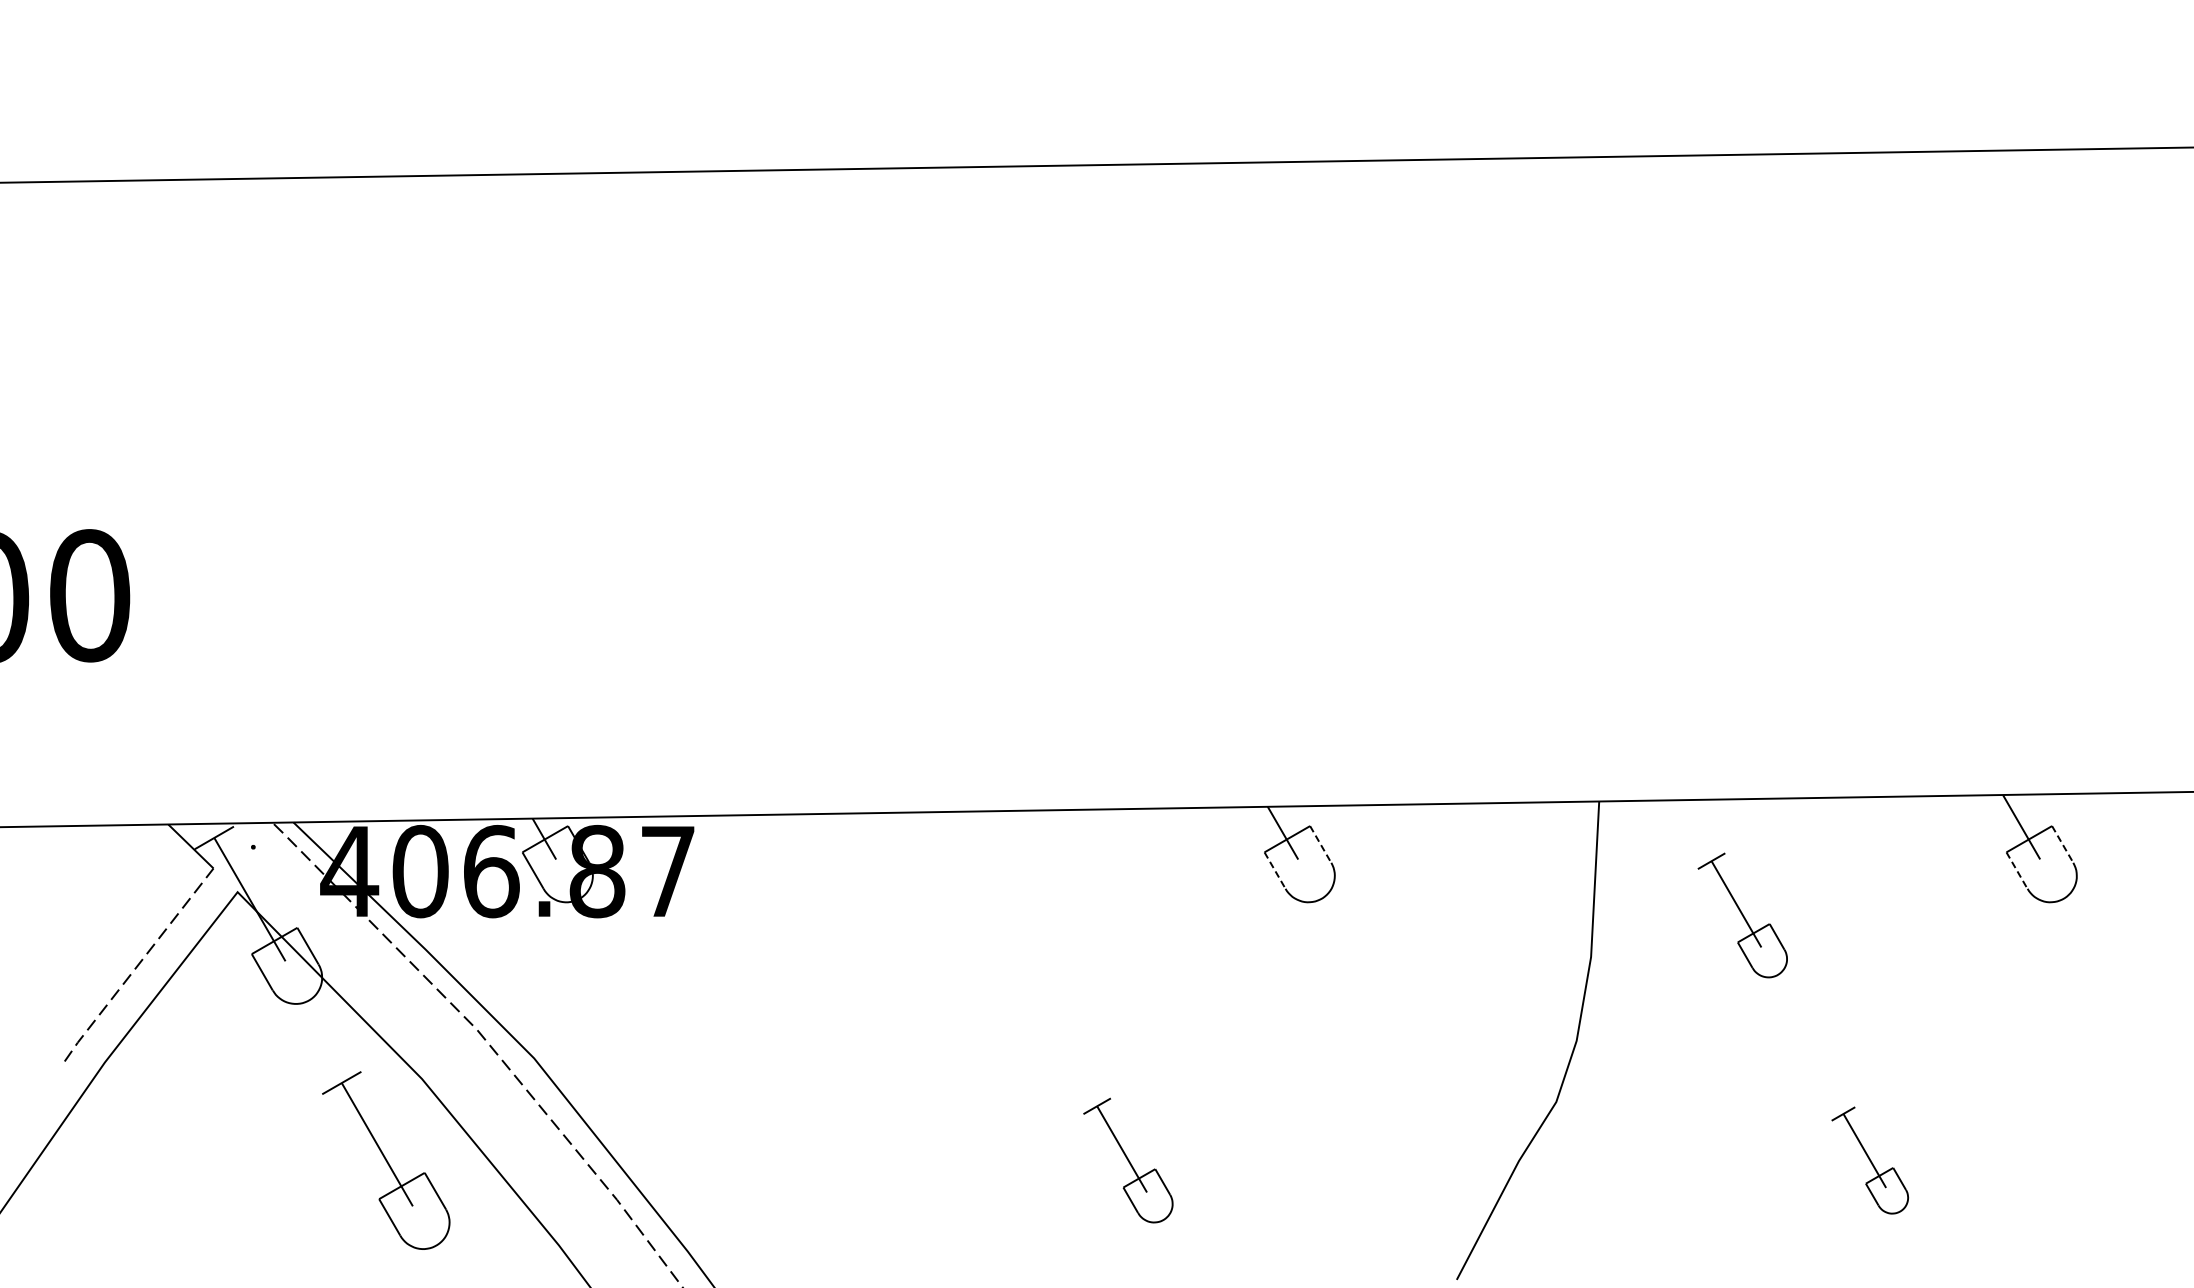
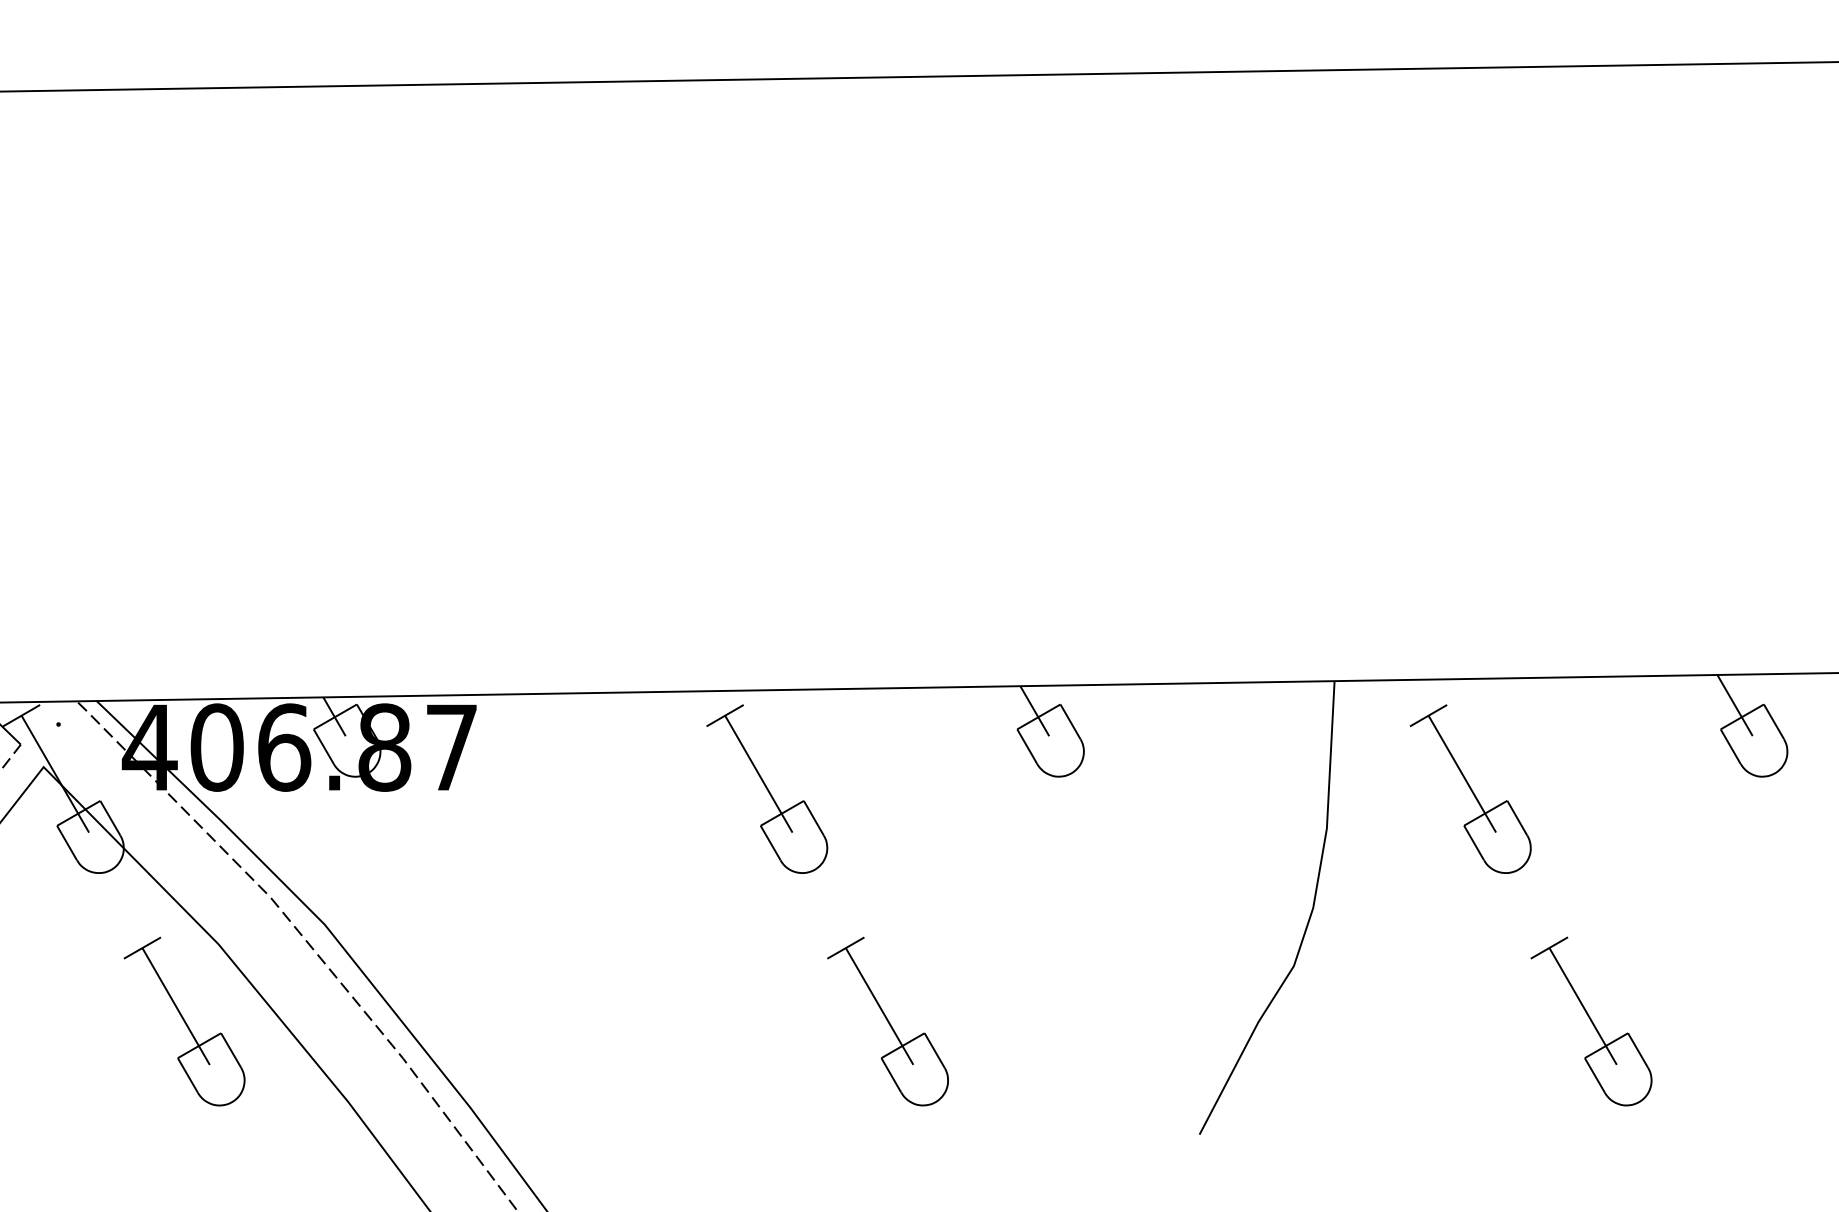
line: (1320, 844) -> (1070, 721), dashed -> solid
line: (2062, 844) -> (1773, 721), dashed -> solid
line: (1275, 871) -> (1027, 747), dashed -> solid
line: (2017, 871) -> (1731, 747), dashed -> solid
part: (1000, 915) -> (766, 789), added
part: (1742, 915) -> (1470, 789), size x1.43
part: (1128, 1160) -> (888, 1021), size x1.43
part: (1869, 1160) -> (1590, 1021), size x1.67

